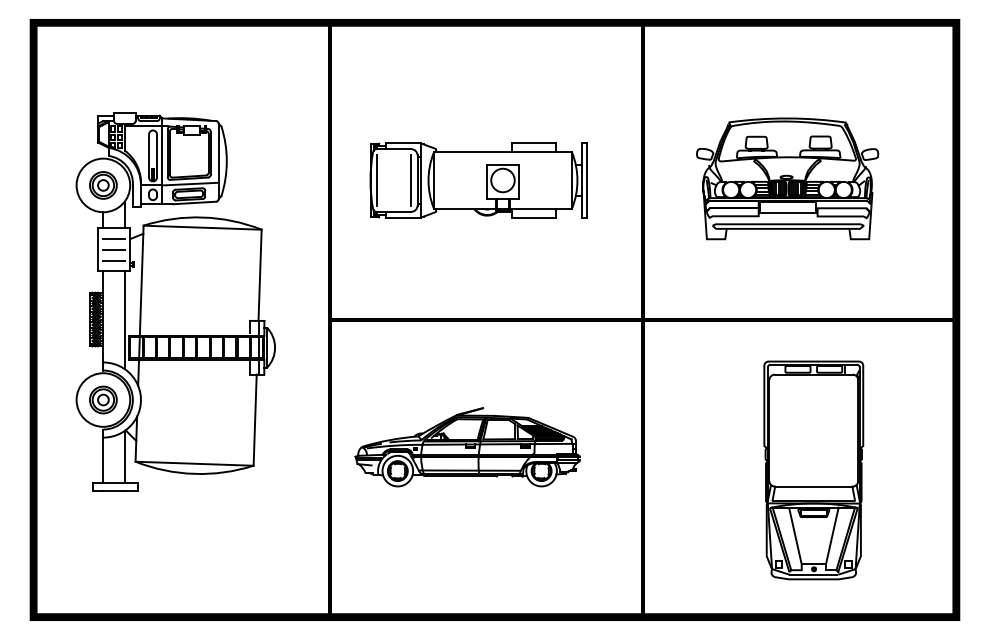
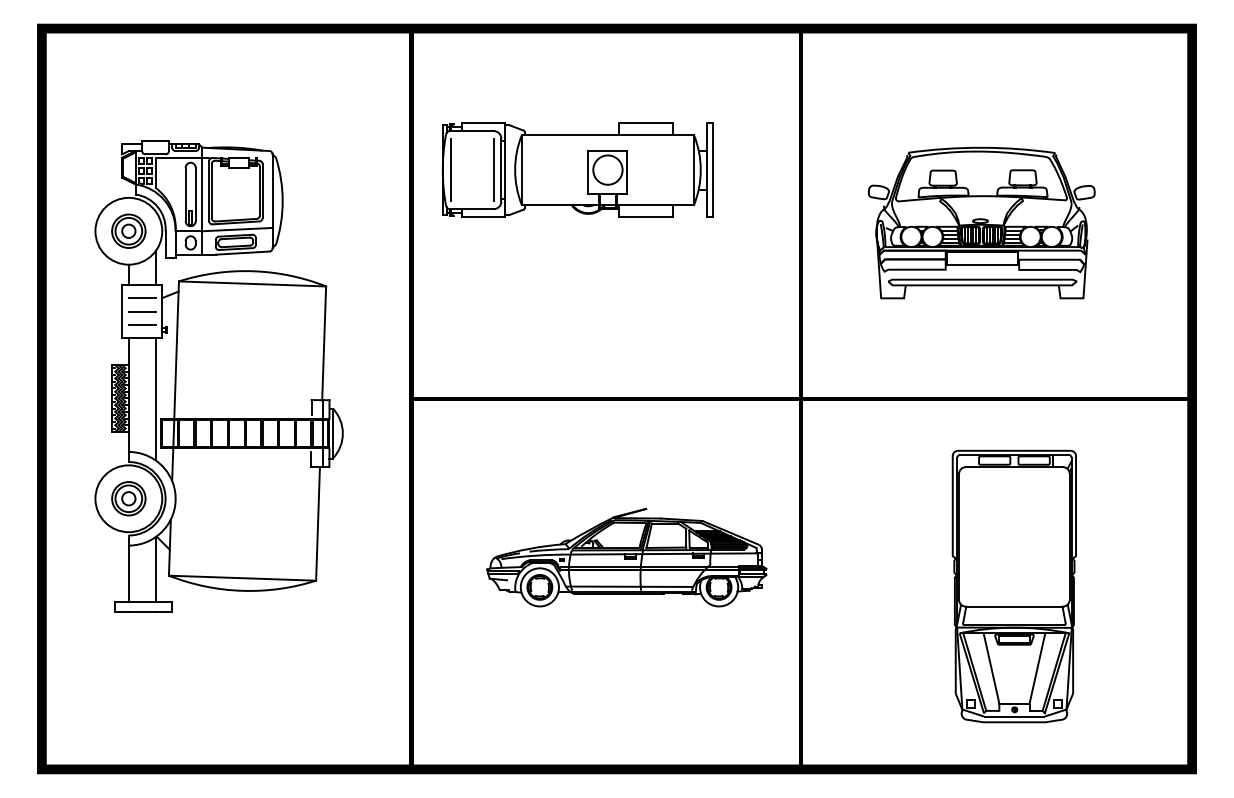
part: (478, 180) -> (577, 169), moved
part: (467, 447) -> (626, 557), moved

